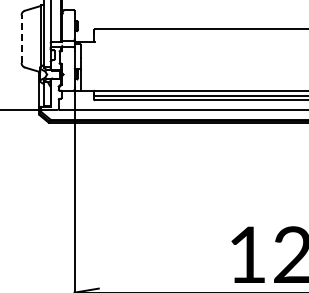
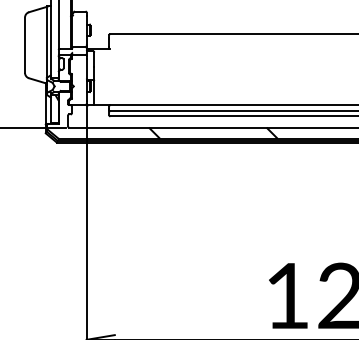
line: (21, 39) -> (24, 45), dashed -> solid
hatch: (183, 114) -> (213, 132), added

